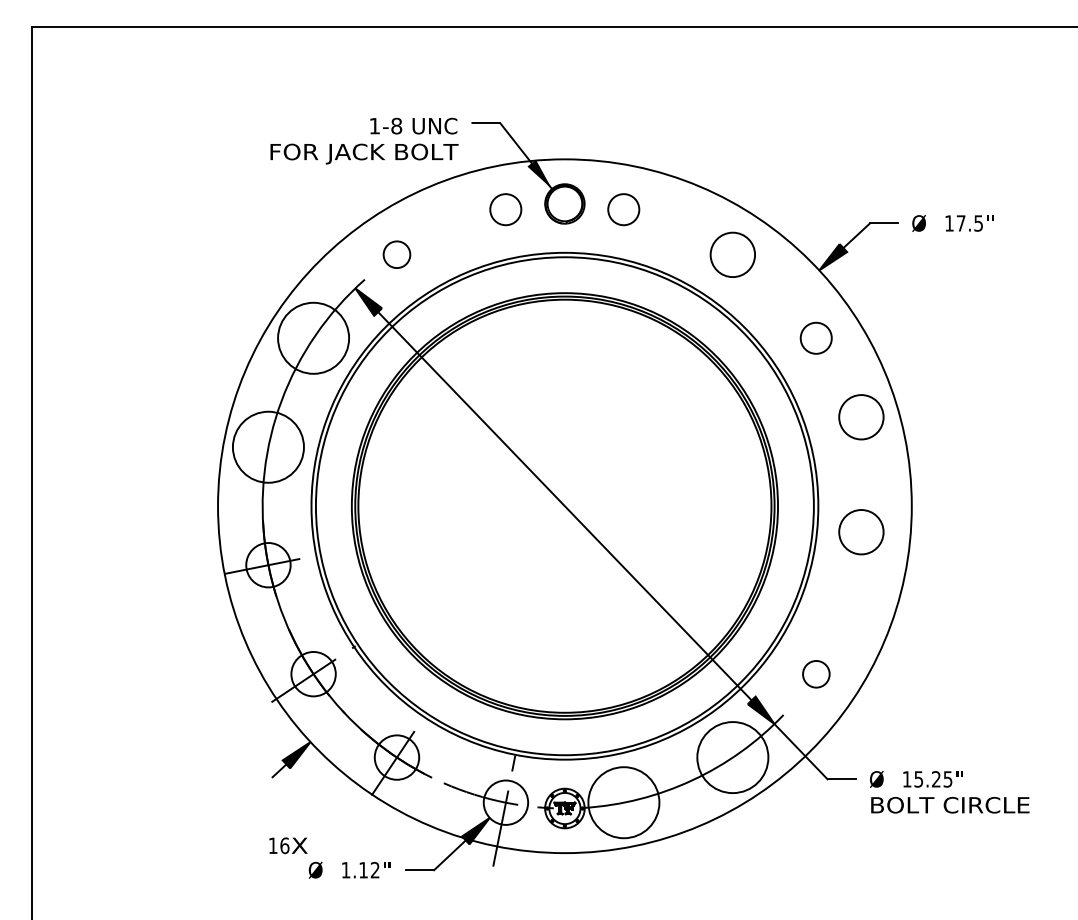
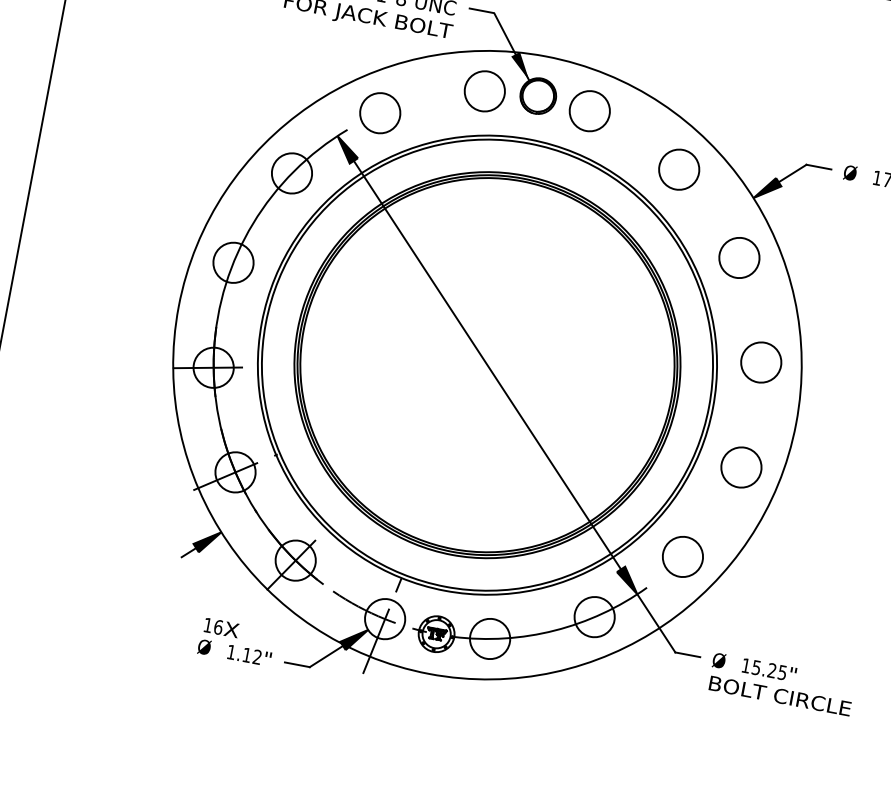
circle: (505, 209) -> (484, 91), size x1.43
circle: (623, 209) -> (589, 110), size x1.43
circle: (396, 254) -> (379, 112), size x1.67
circle: (313, 338) -> (291, 173), size x0.62
circle: (816, 338) -> (739, 258), size x1.43
circle: (861, 417) -> (761, 362), moved
circle: (268, 447) -> (233, 263), size x0.62
circle: (861, 532) -> (741, 467), moved
circle: (816, 674) -> (683, 557), size x1.67
circle: (732, 757) -> (594, 616), size x0.62
circle: (623, 802) -> (489, 638), size x0.62
text: (288, 845) -> (221, 627), moved

